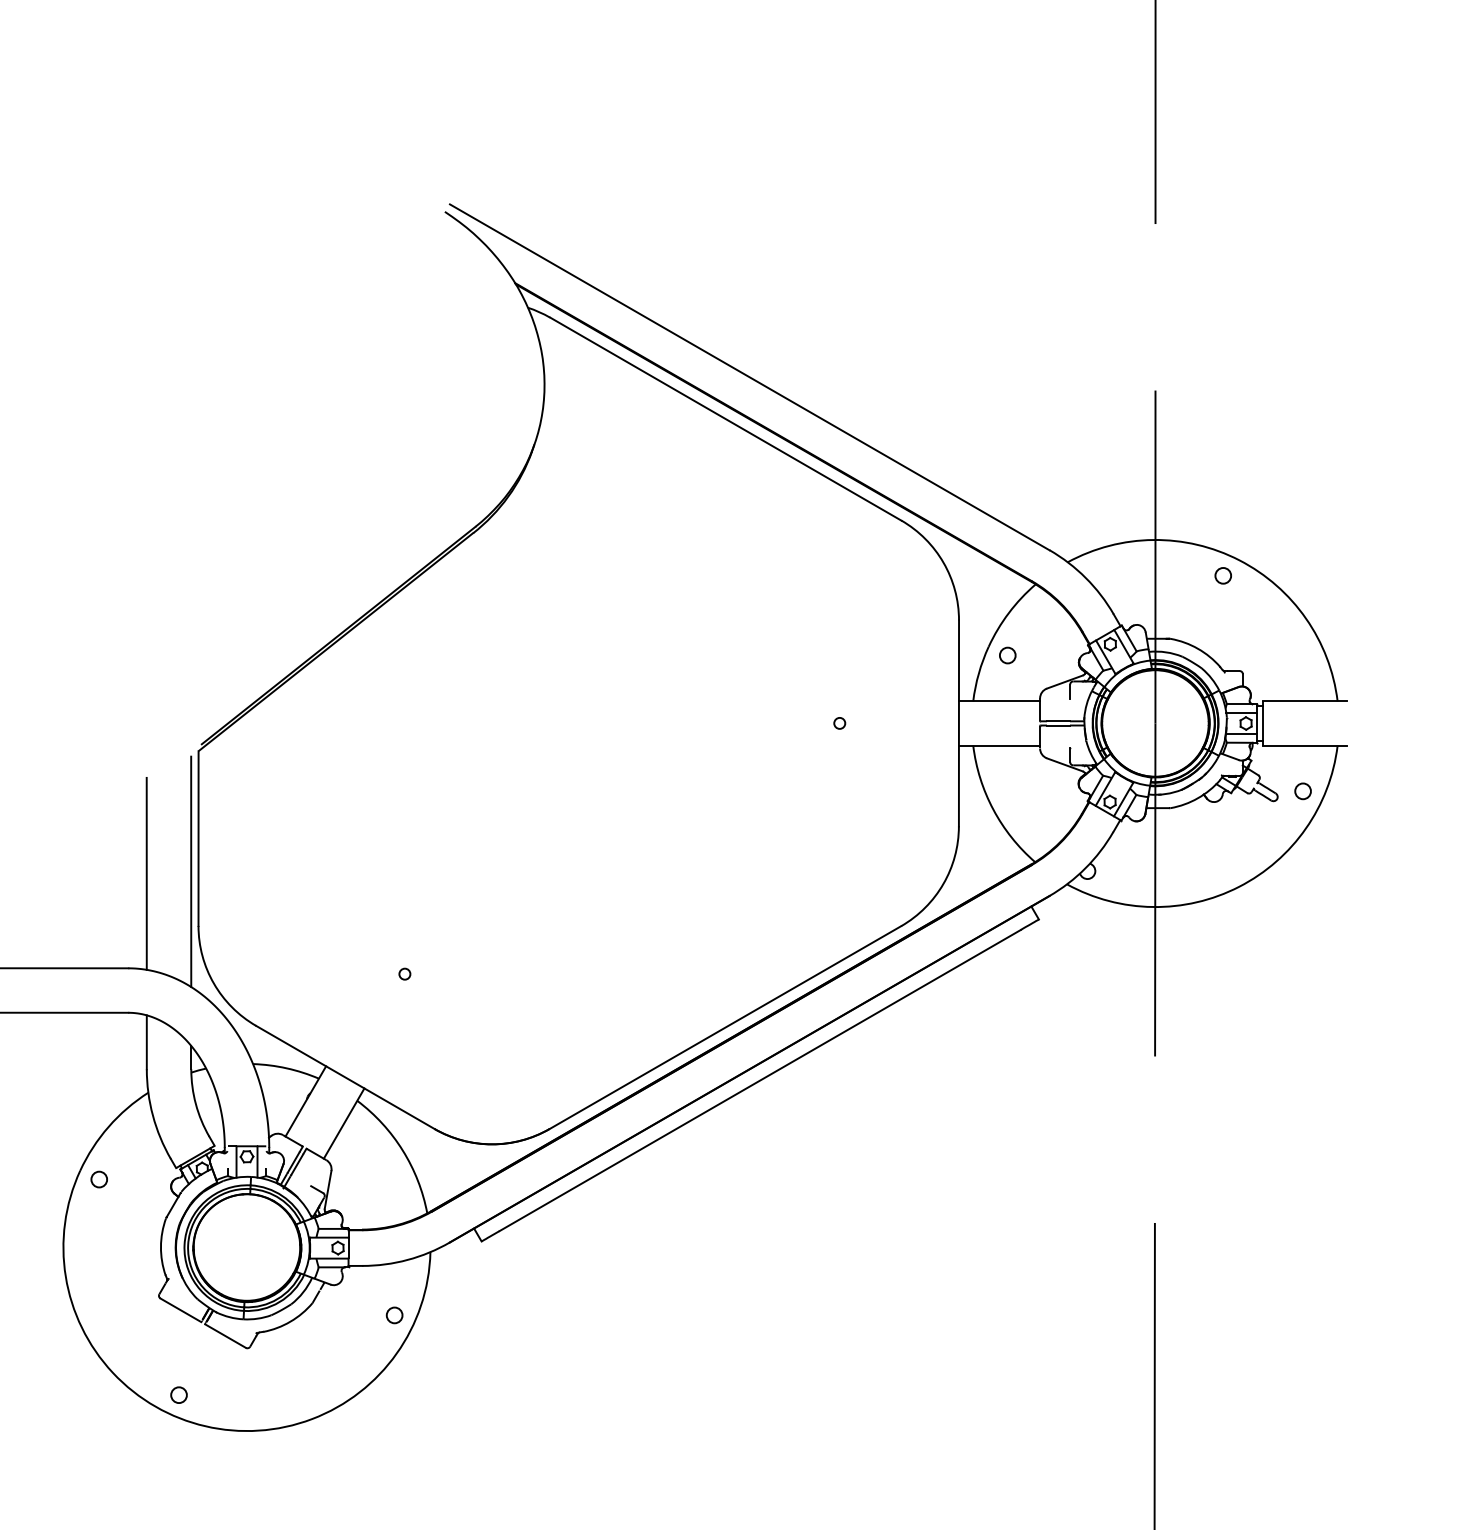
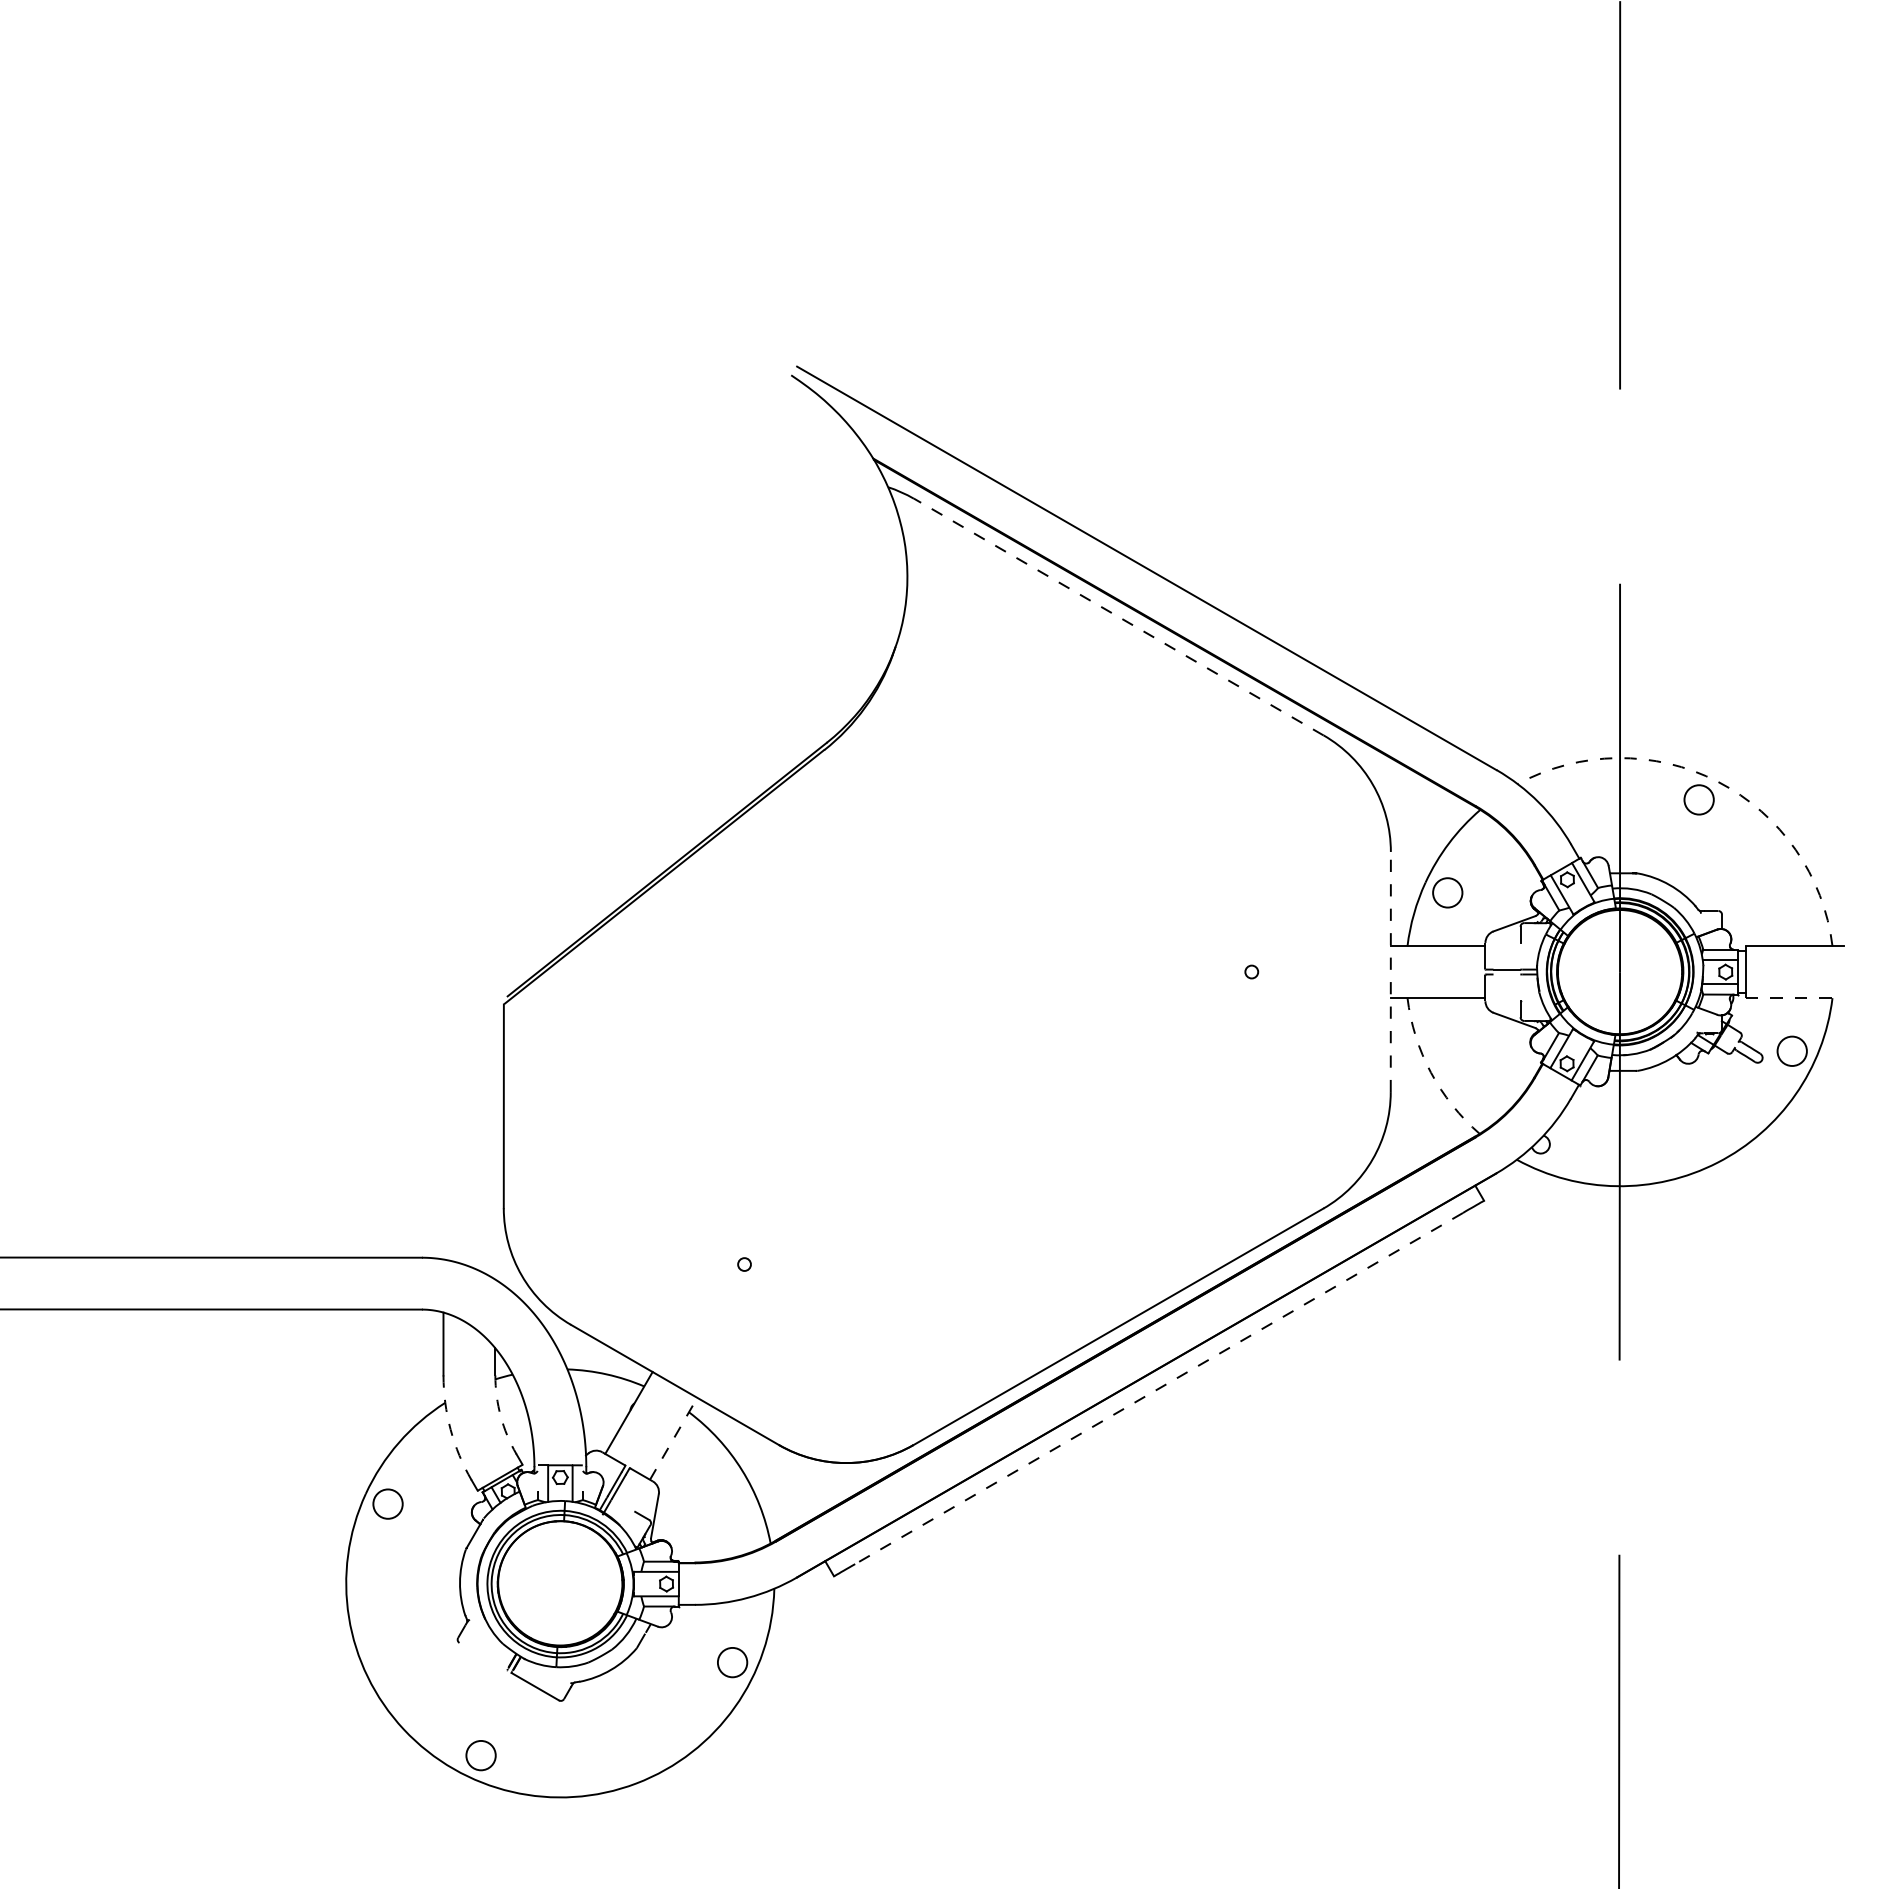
line: (725, 419) -> (1118, 617), solid -> dashed
arc: (1239, 560) -> (1718, 781), solid -> dashed
circle: (1222, 575) -> (1698, 799), size x1.6
circle: (1007, 655) -> (1447, 892), size x1.6
line: (958, 722) -> (1390, 971), solid -> dashed
line: (1058, 725) -> (1506, 974), removed
line: (1305, 746) -> (1794, 998), solid -> dashed
circle: (1303, 791) -> (1792, 1051), size x1.6
arc: (992, 809) -> (1430, 1072), solid -> dashed
line: (191, 871) -> (495, 1144), removed
line: (146, 873) -> (443, 1147), removed
line: (760, 1080) -> (1159, 1388), solid -> dashed
arc: (195, 1104) -> (500, 1416), solid -> dashed
arc: (152, 1115) -> (450, 1429), solid -> dashed
line: (344, 1123) -> (673, 1438), solid -> dashed
circle: (98, 1179) -> (387, 1503), size x1.6
line: (180, 1310) -> (482, 1656), removed
circle: (394, 1315) -> (732, 1662), size x1.6
circle: (178, 1395) -> (480, 1755), size x1.6

